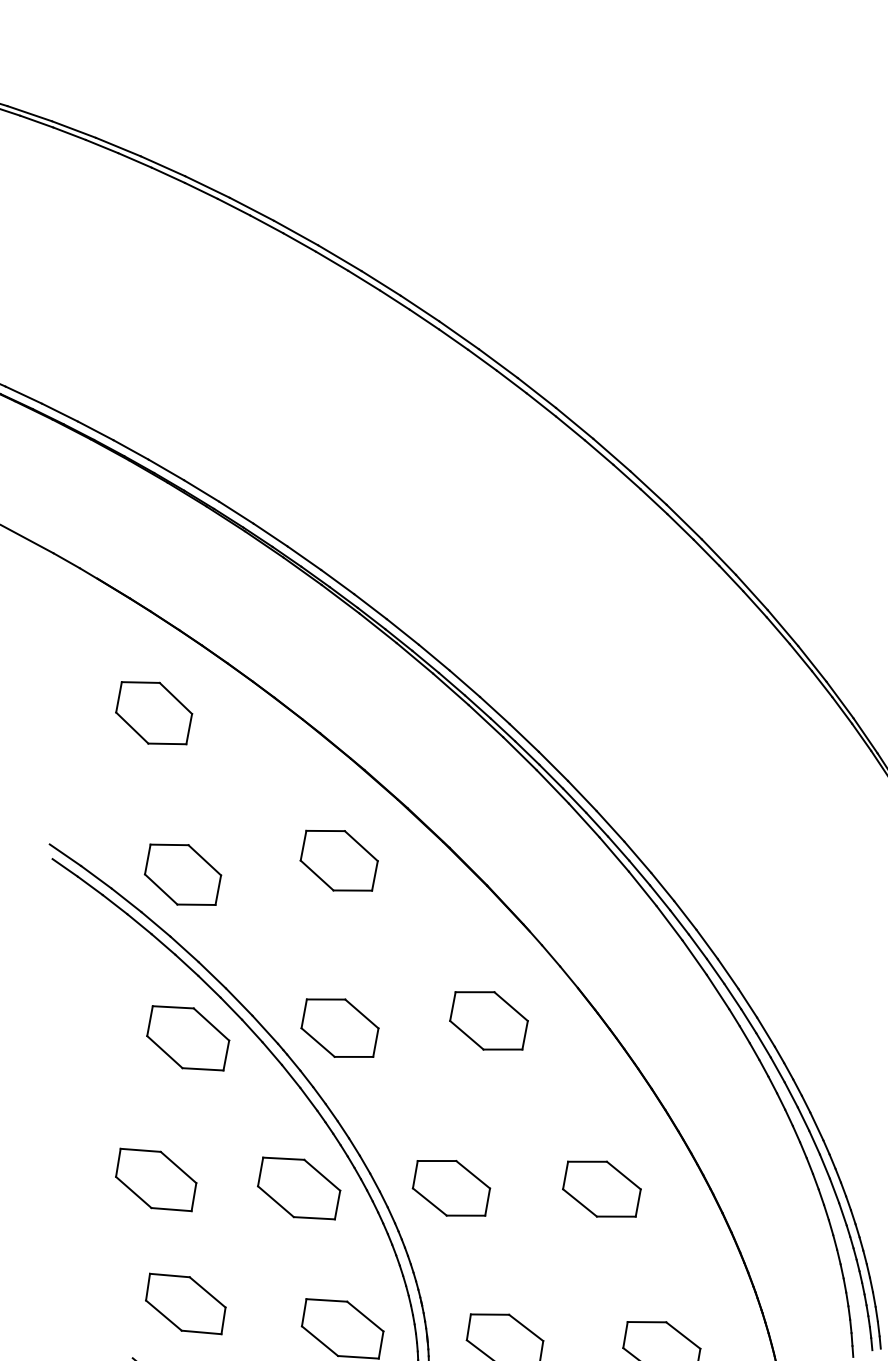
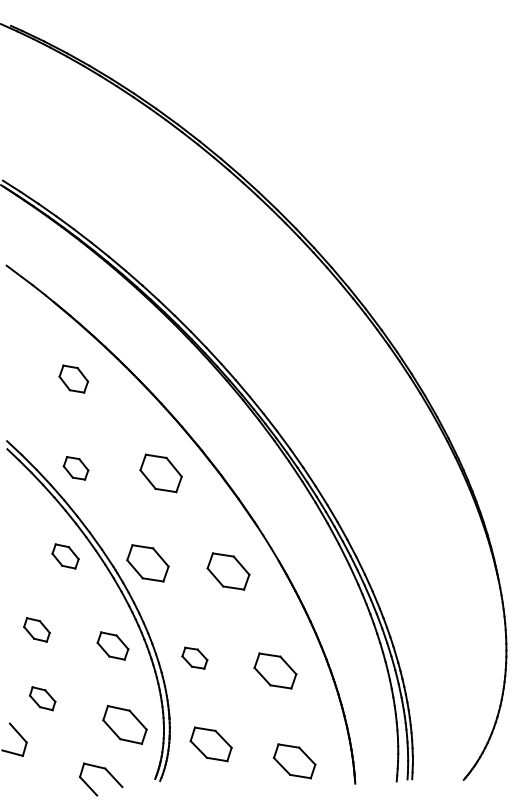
part: (153, 711) -> (73, 378), size x0.7
part: (181, 875) -> (75, 468), size x0.6
part: (187, 1038) -> (65, 556), size x0.6
part: (155, 1179) -> (36, 629), size x0.6
part: (450, 1186) -> (194, 657), size x0.6
part: (298, 1187) -> (112, 645), size x0.7
part: (185, 1303) -> (42, 698), size x0.6

